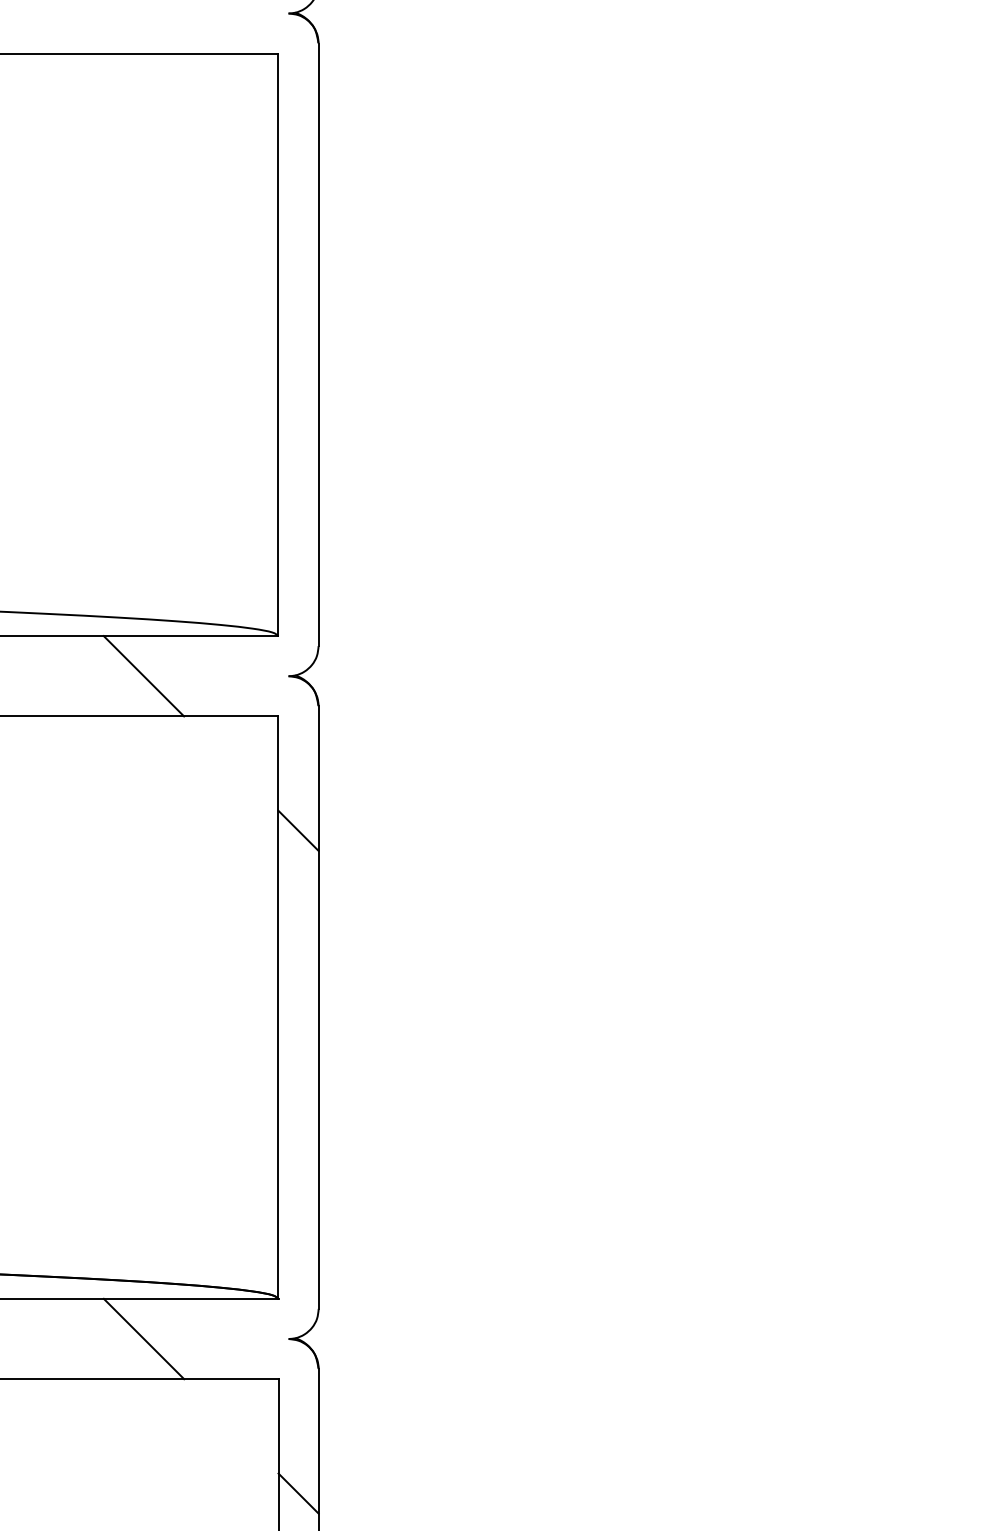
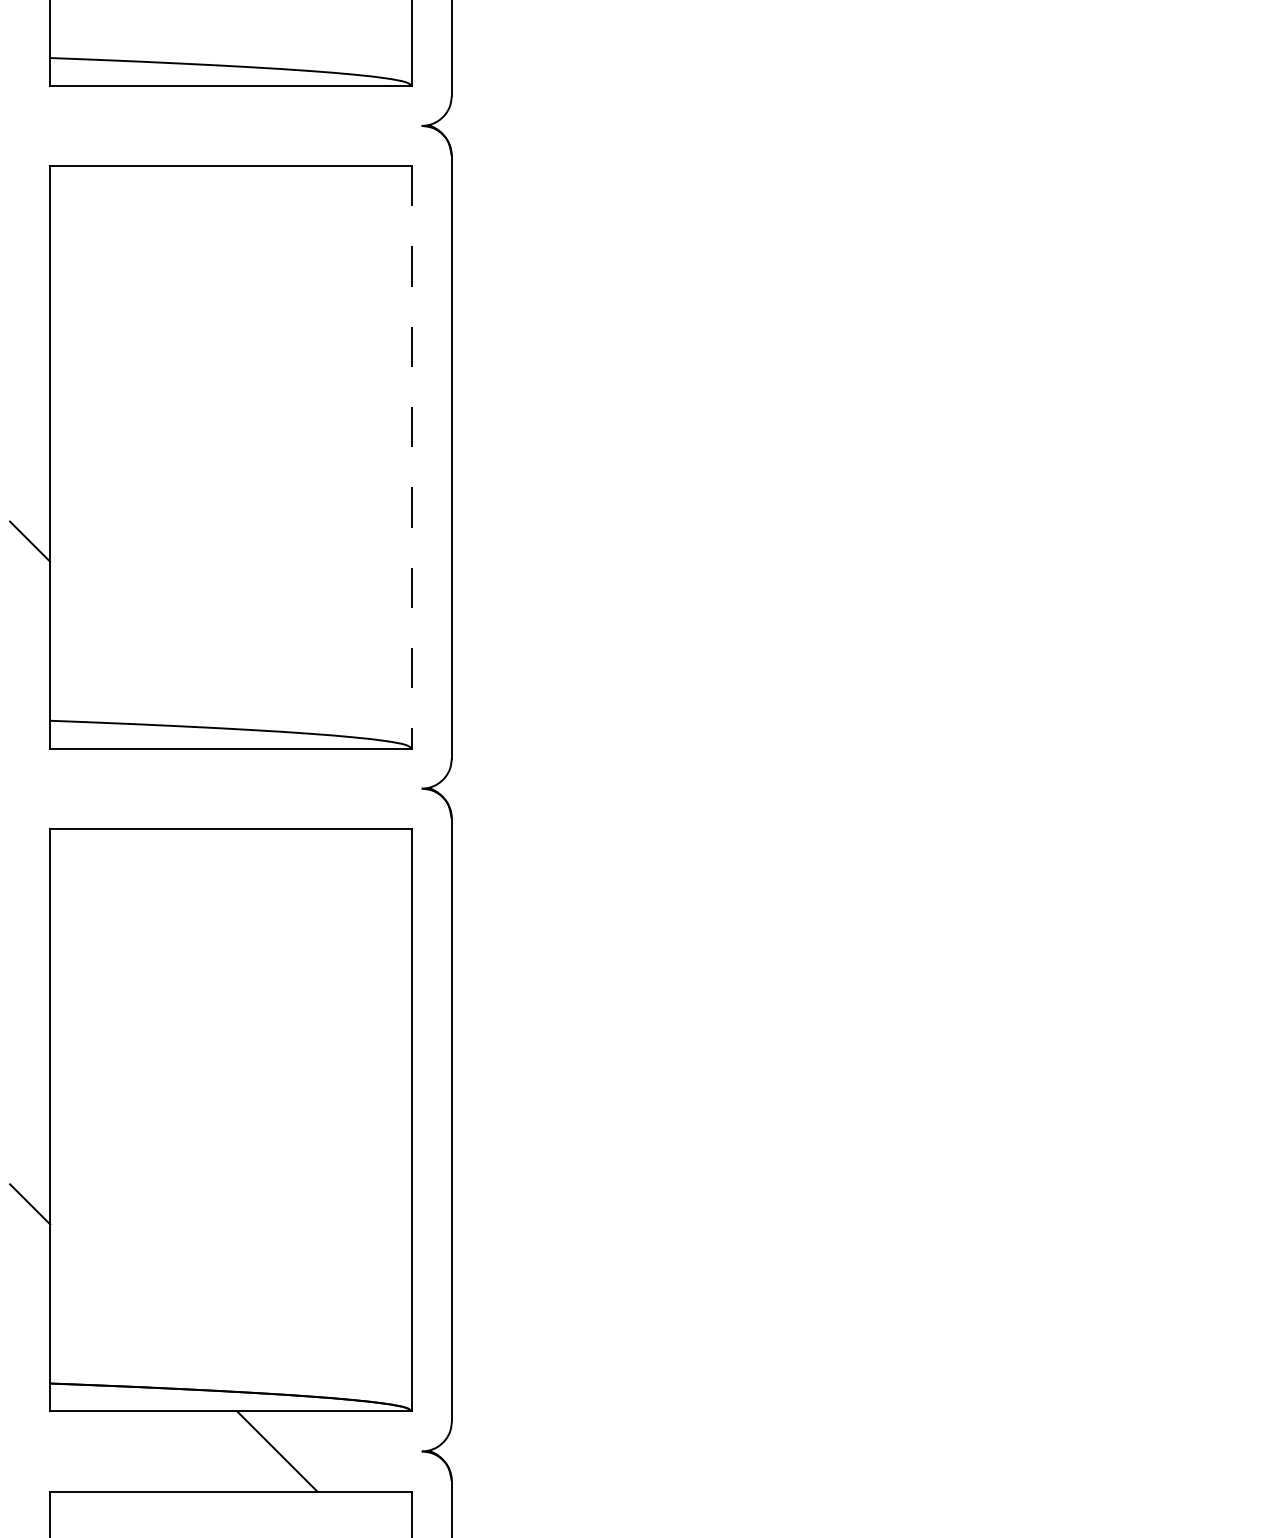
line: (278, 345) -> (411, 457), solid -> dashed
line: (143, 676) -> (276, 788), removed
line: (298, 831) -> (431, 943), removed

